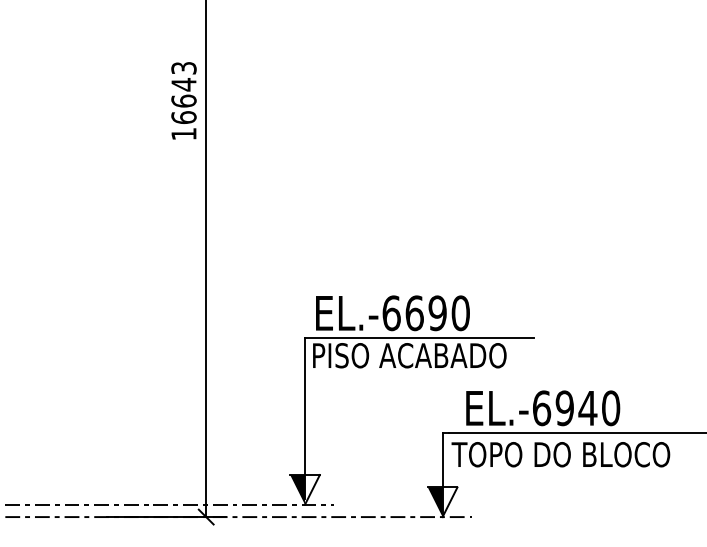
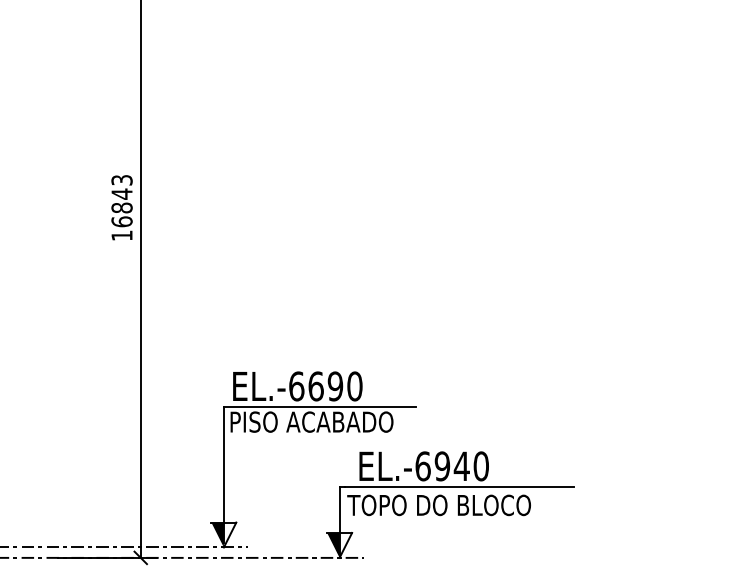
text: (183, 100) -> (121, 207), 16643 -> 16843

